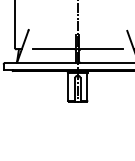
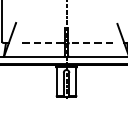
line: (53, 49) -> (41, 43), solid -> dashed
line: (101, 49) -> (90, 43), solid -> dashed

